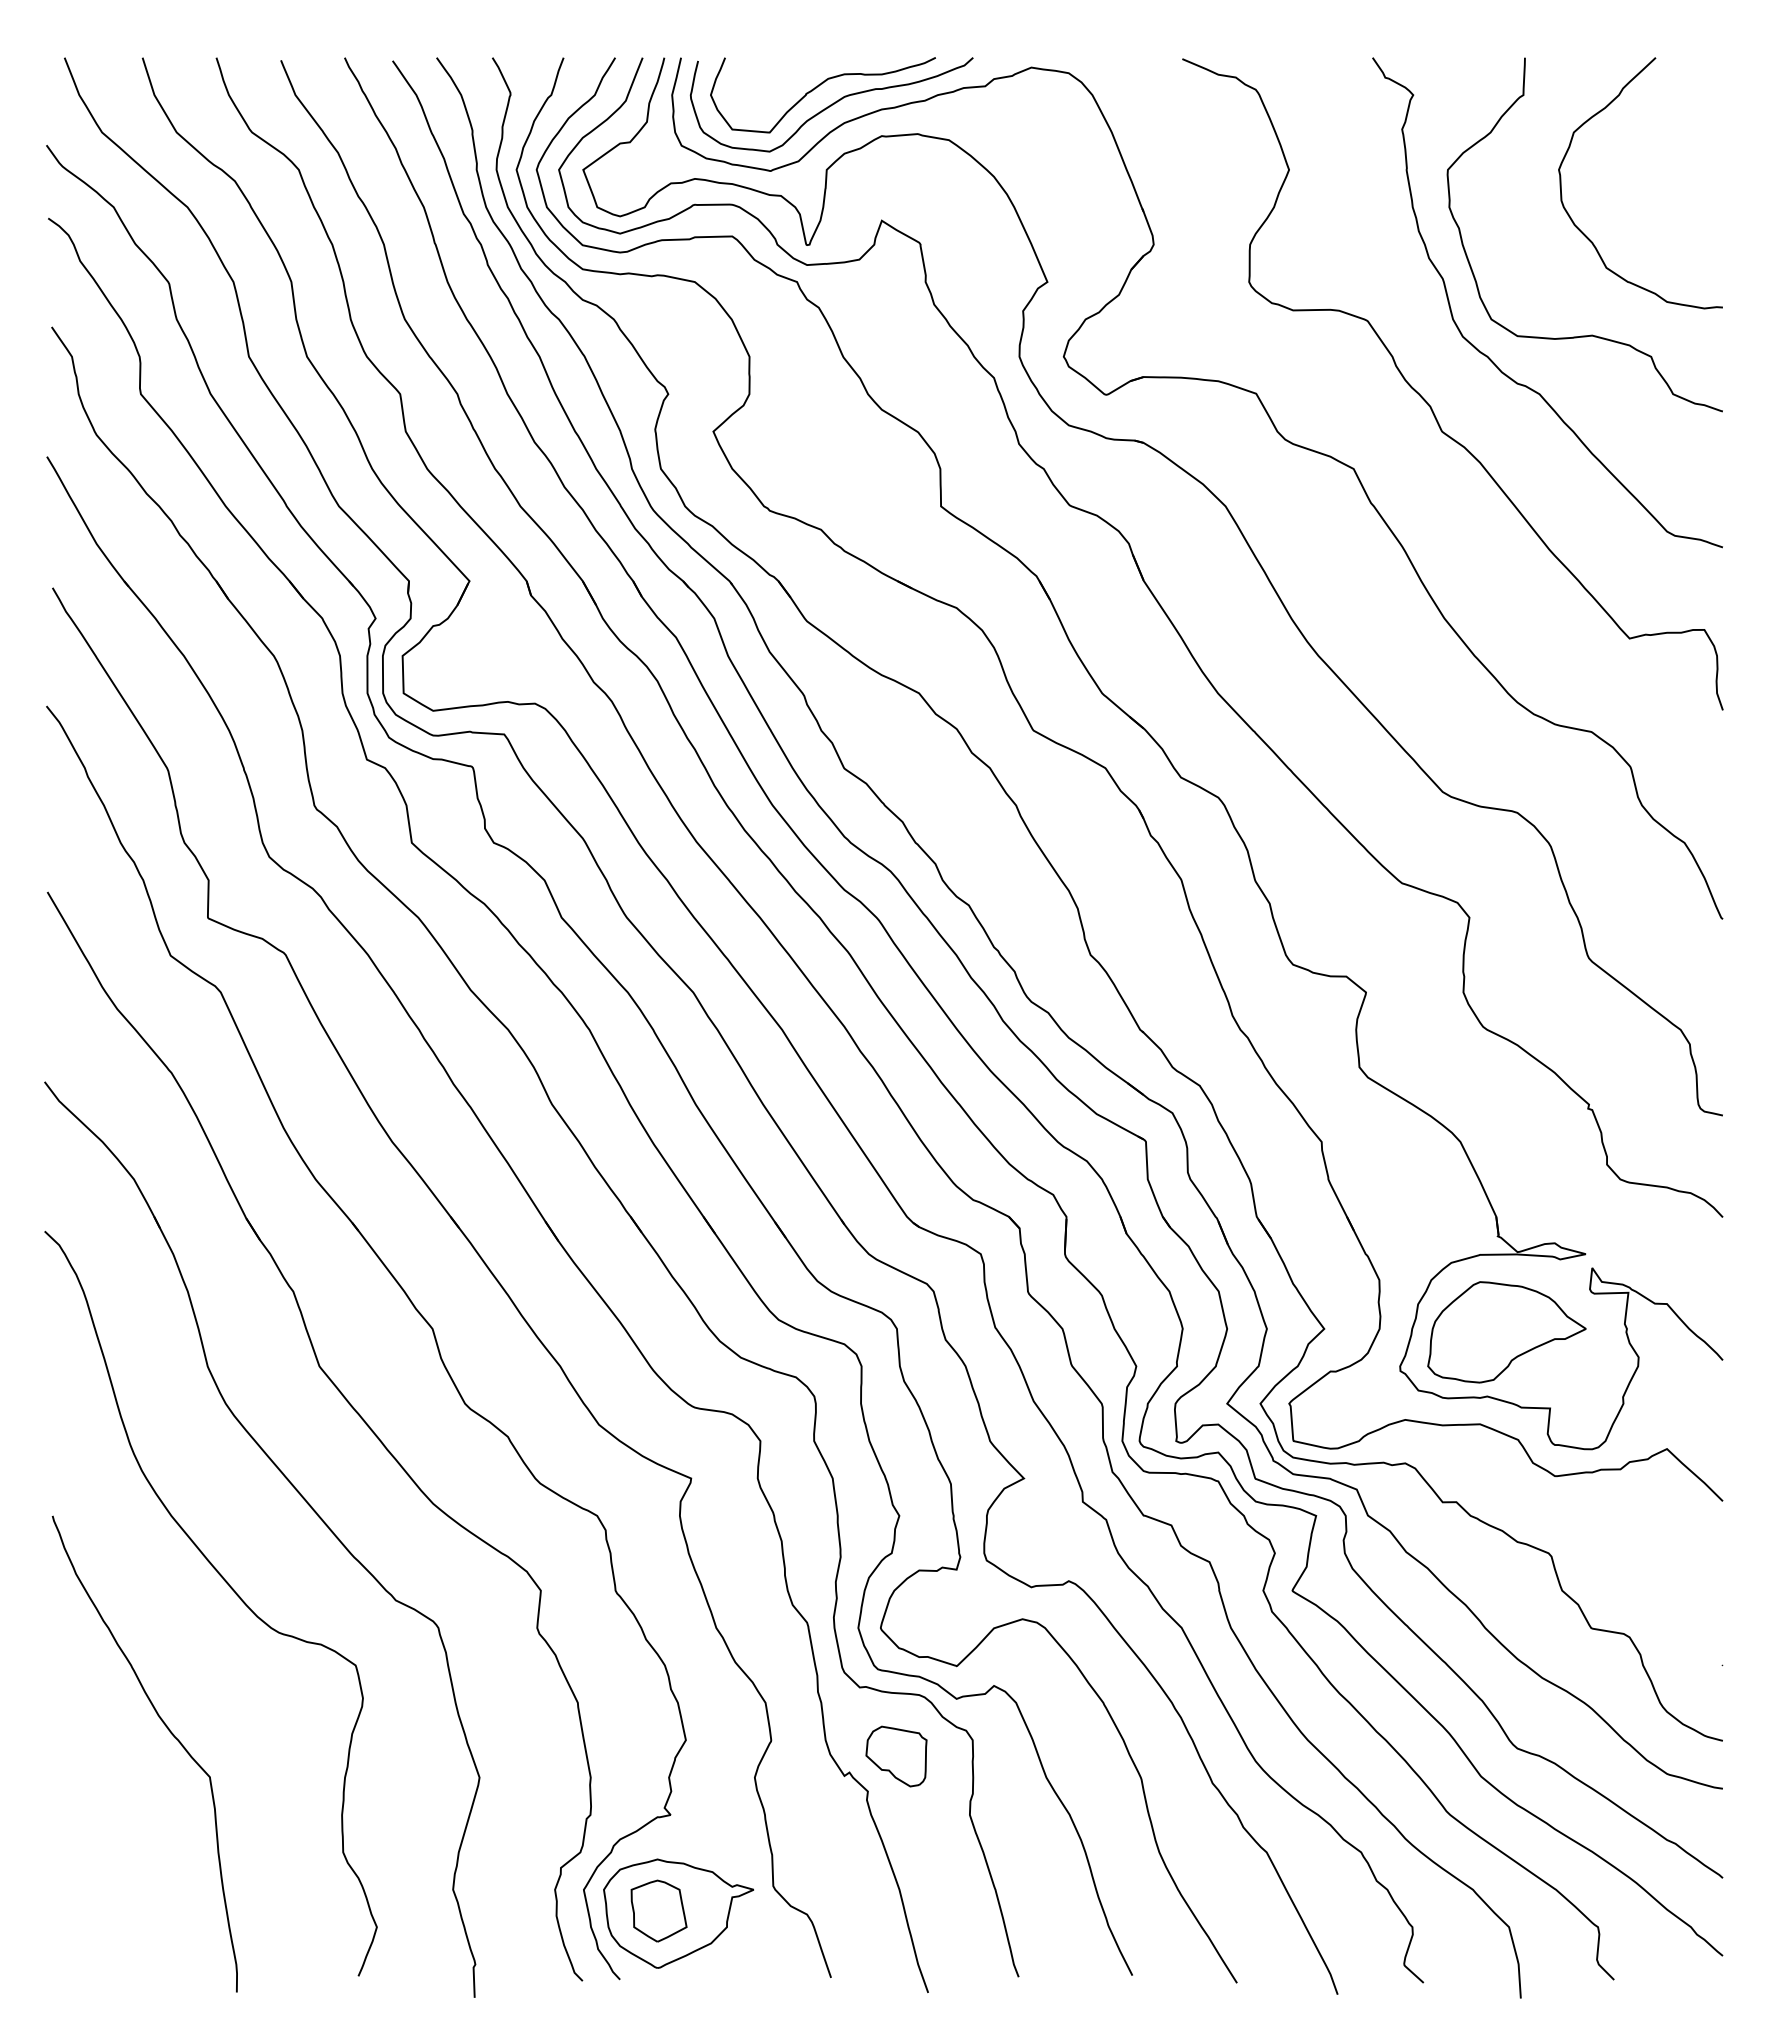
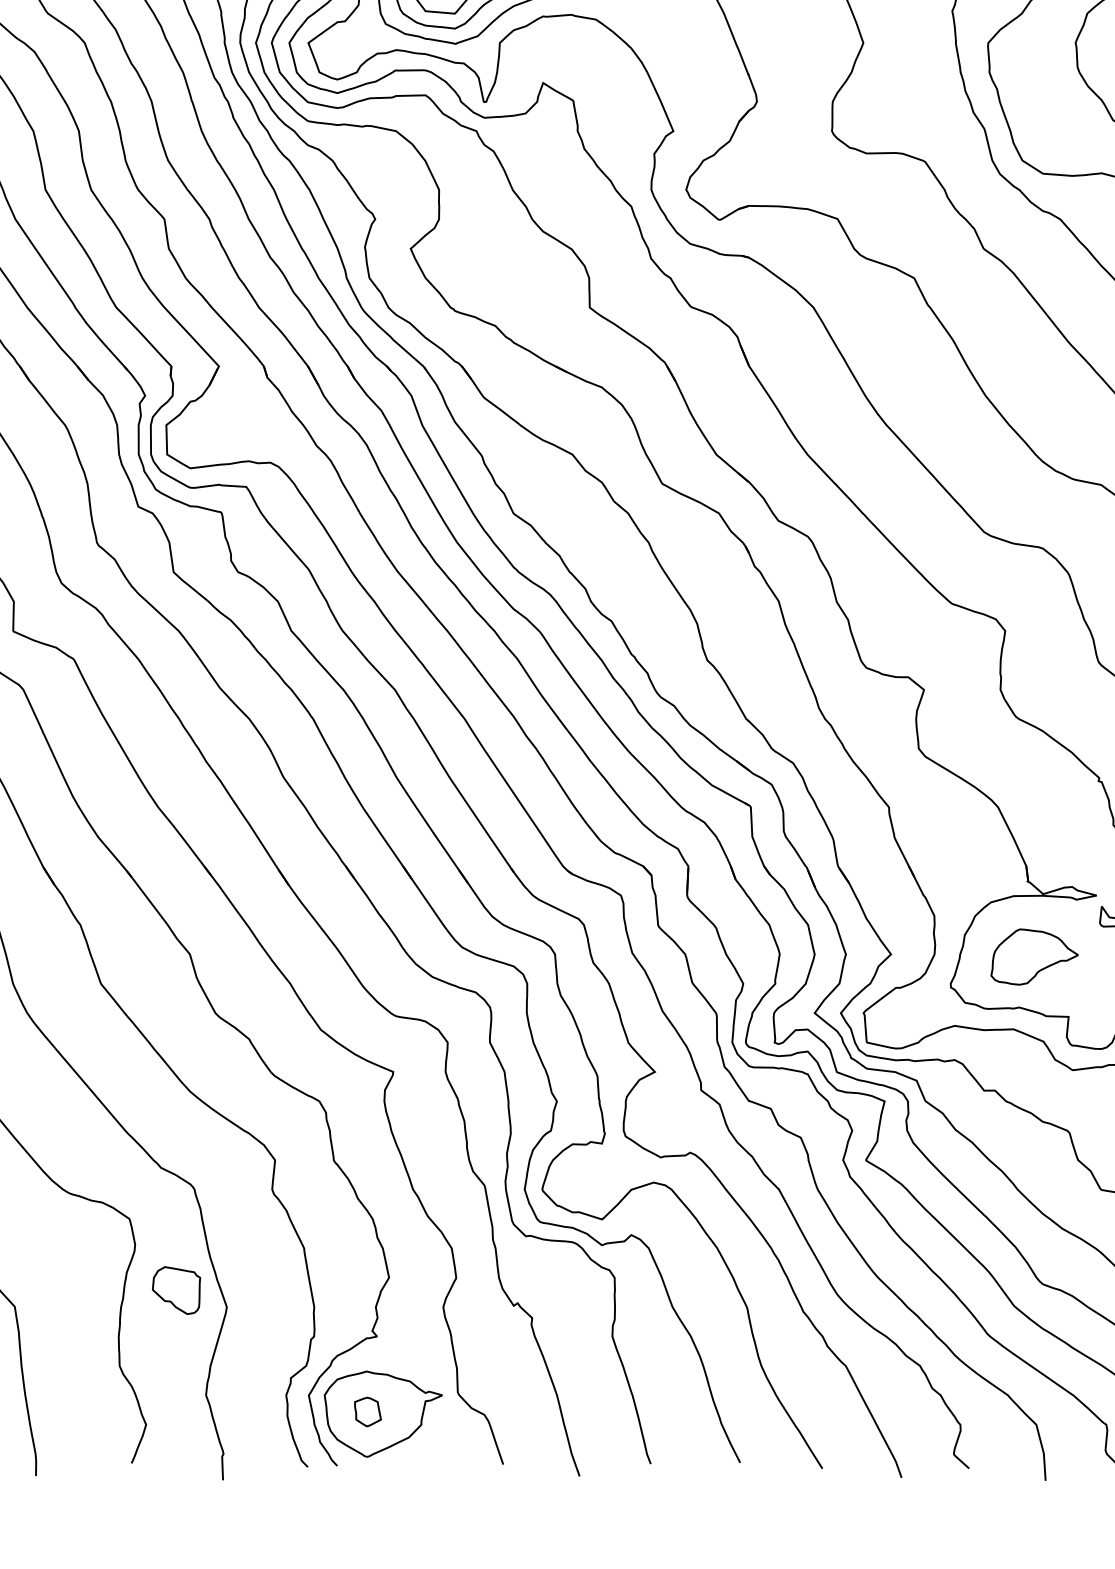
part: (1506, 1332) -> (1034, 957), size x0.7
part: (896, 1756) -> (176, 1290), moved
part: (658, 1910) -> (367, 1411), size x0.6

